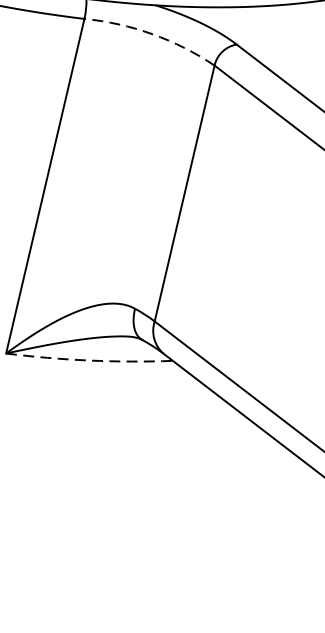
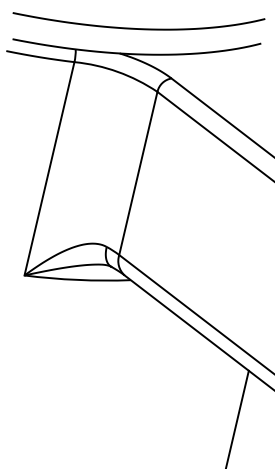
arc: (151, 33) -> (117, 71), dashed -> solid
arc: (89, 359) -> (77, 279), dashed -> solid

